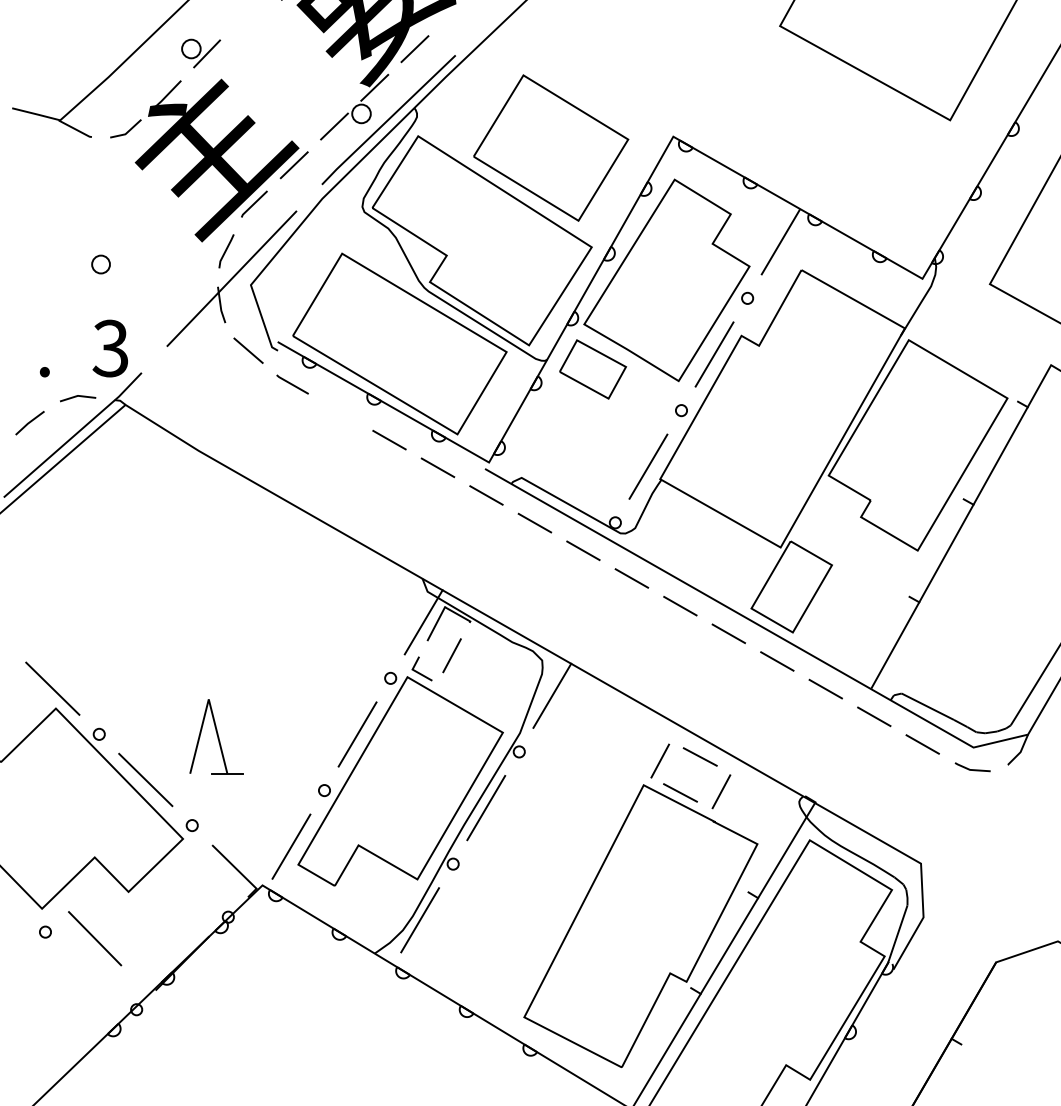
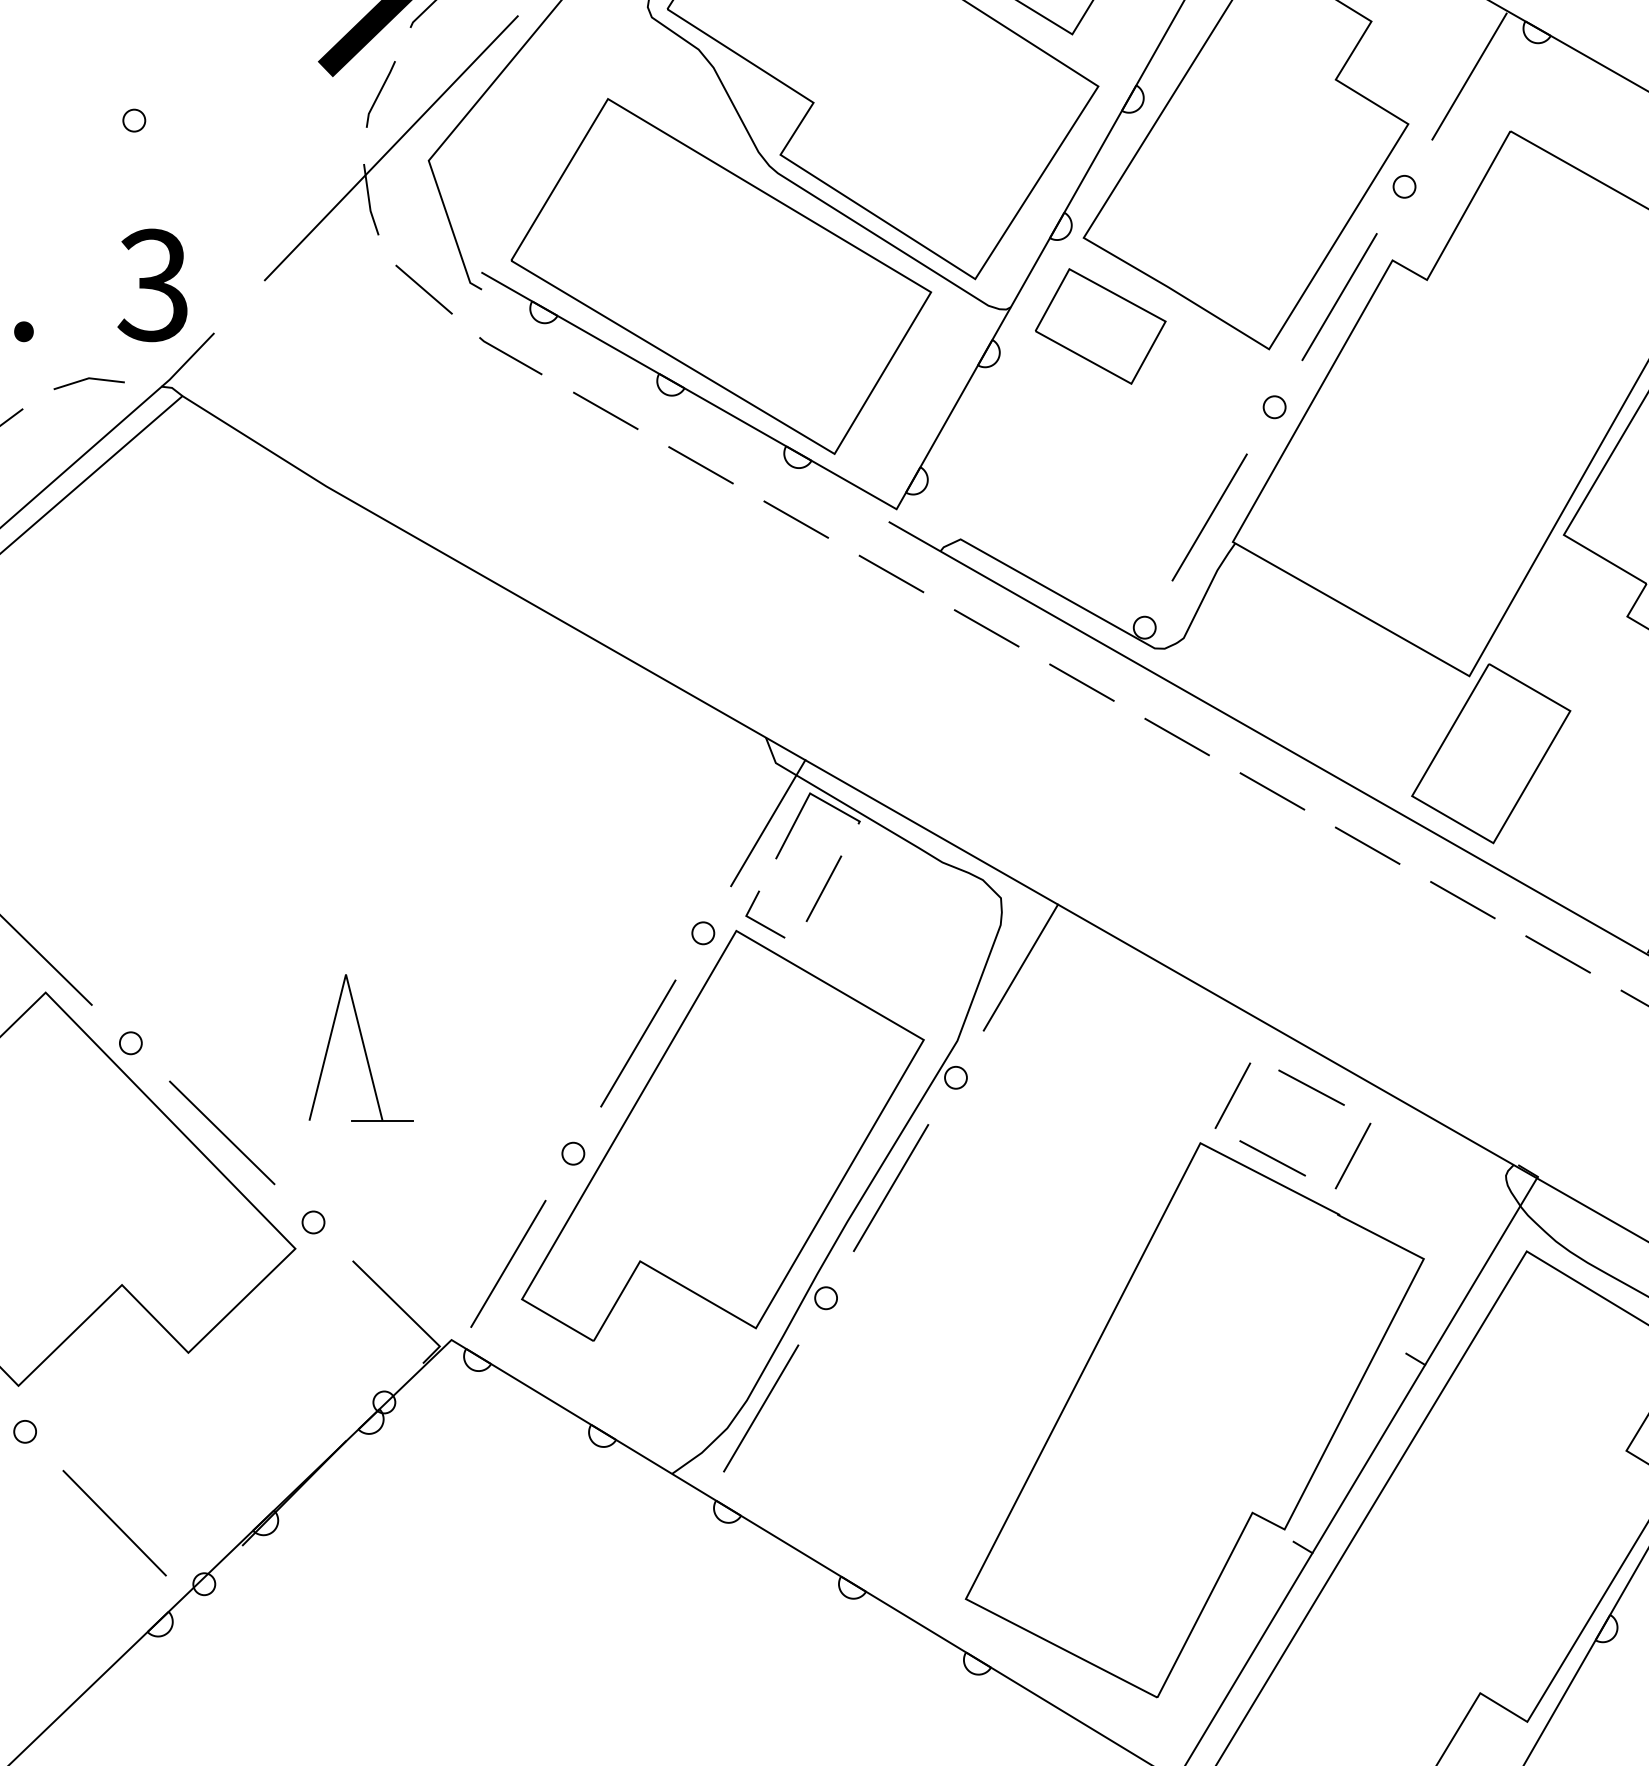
circle: (100, 264) -> (133, 120), size x0.62
line: (340, 412) -> (604, 410), added
line: (95, 938) -> (115, 1522), moved

